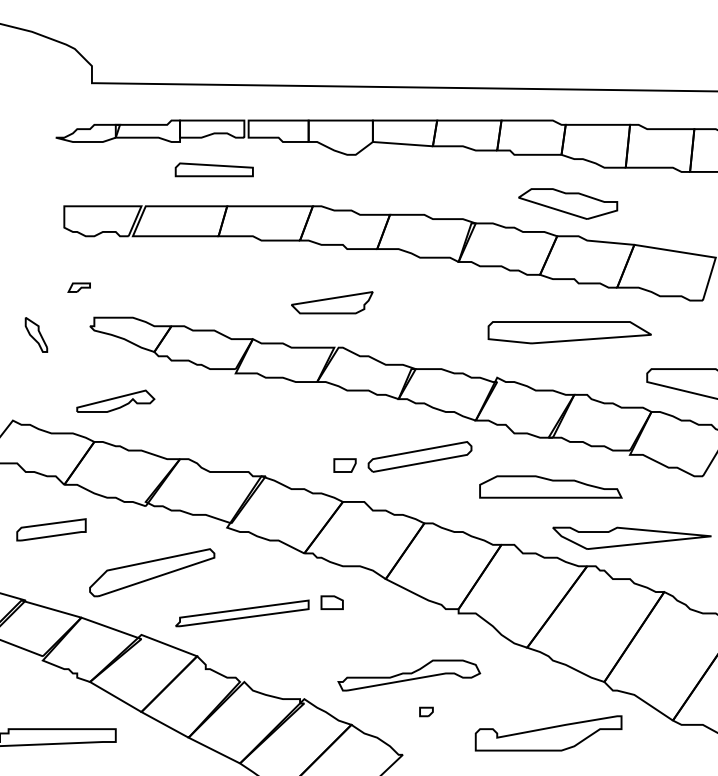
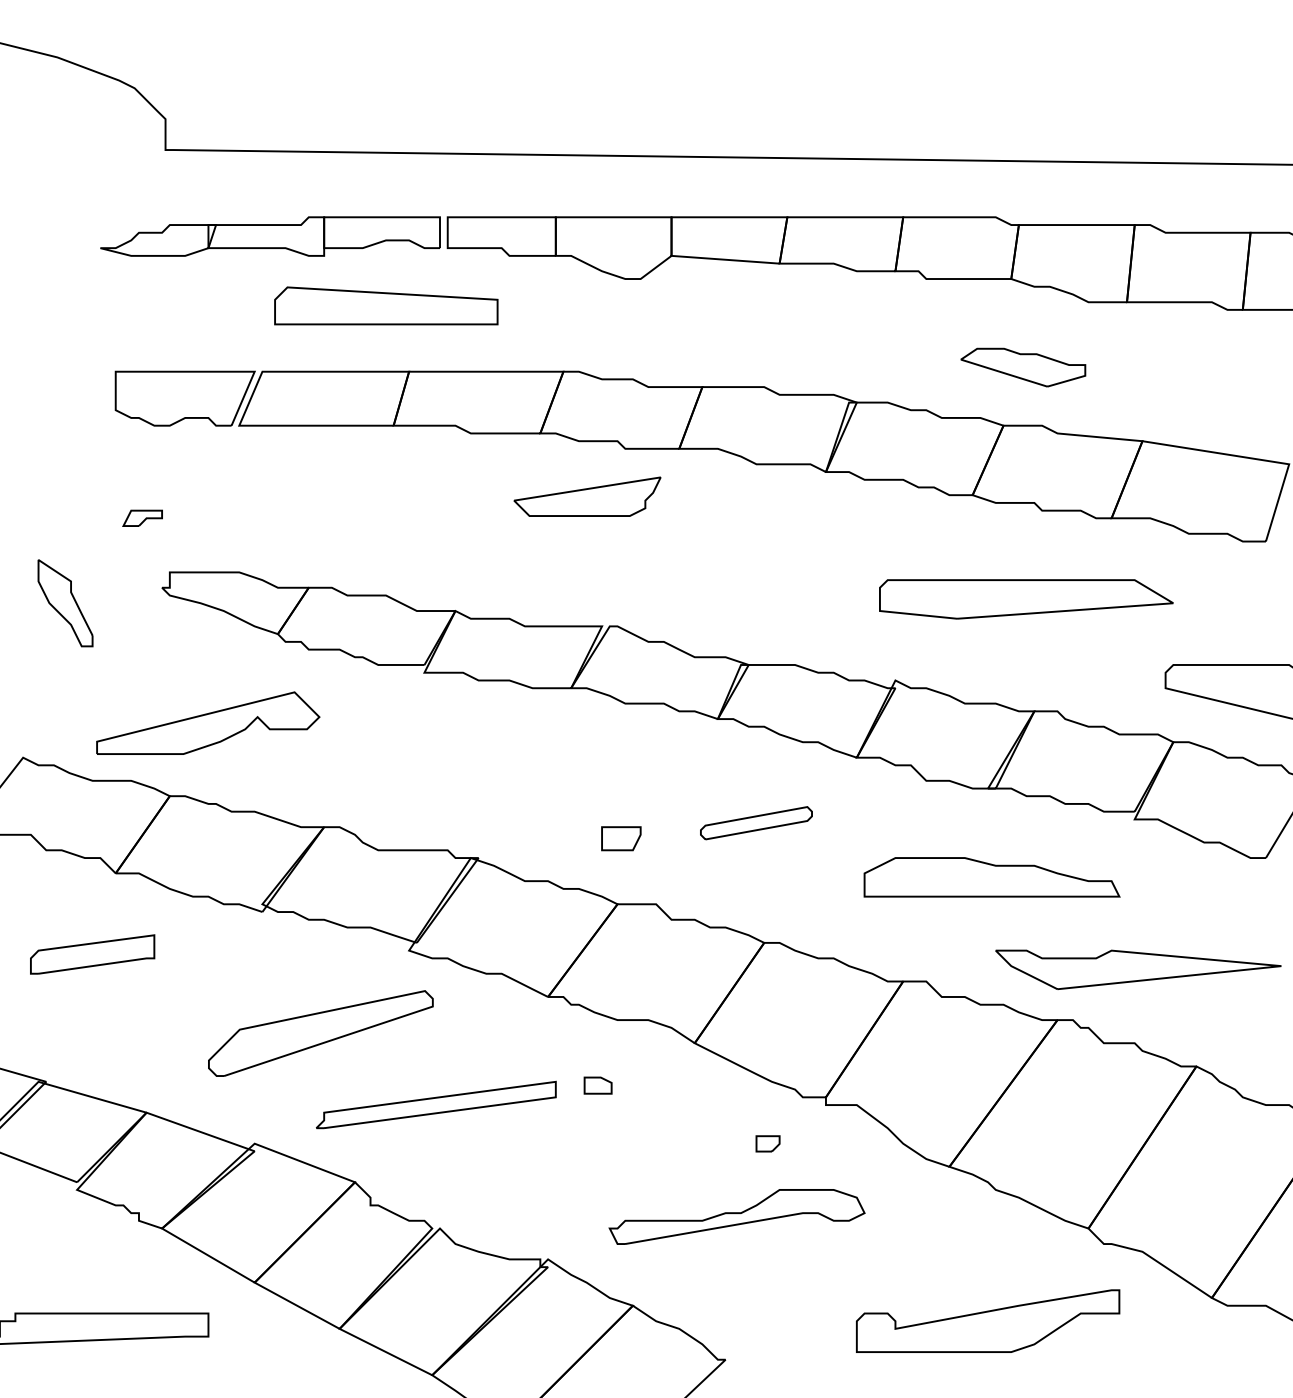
part: (213, 169) -> (384, 305), size x1.6
part: (568, 203) -> (1023, 366), size x0.7
part: (332, 302) -> (587, 496), moved
part: (36, 334) -> (65, 602), size x1.4
part: (115, 400) -> (207, 721), size x1.6
part: (419, 456) -> (755, 822), size x0.6
part: (152, 572) -> (321, 1033), moved
part: (331, 602) -> (596, 1085), size x0.7
part: (426, 711) -> (768, 1142), moved

